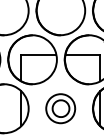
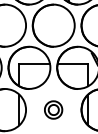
part: (60, 108) -> (53, 109), size x0.7

